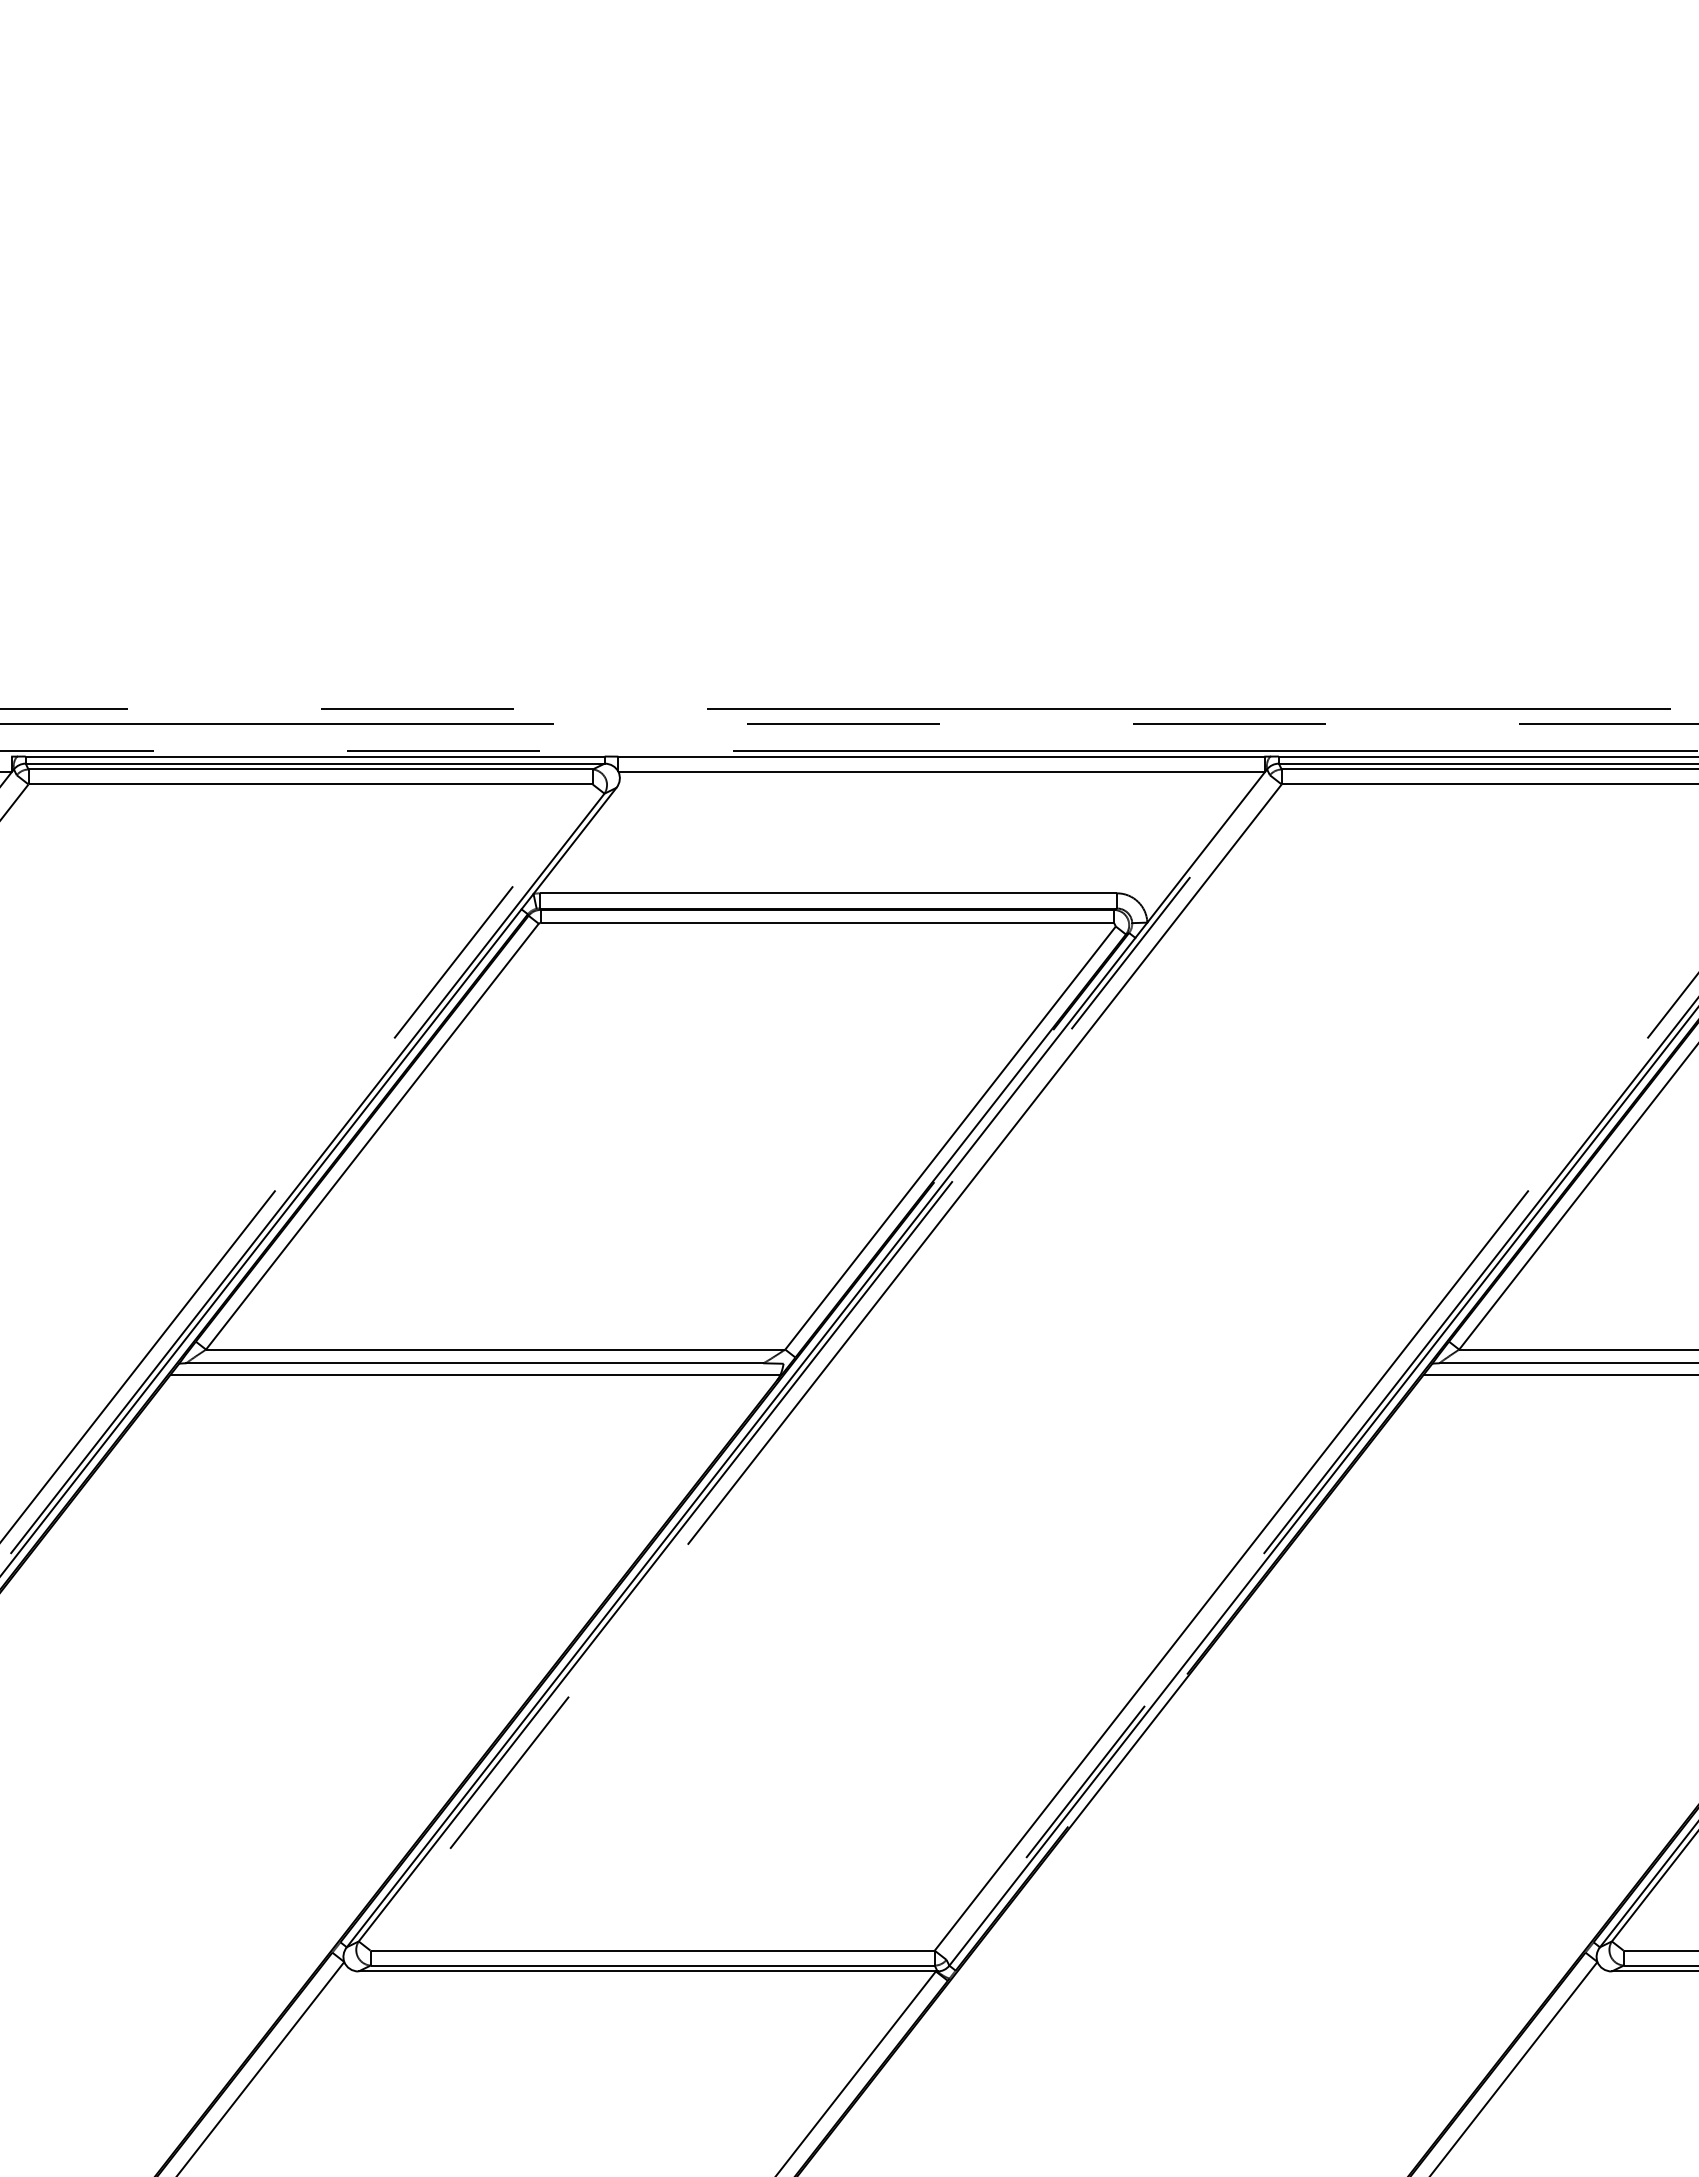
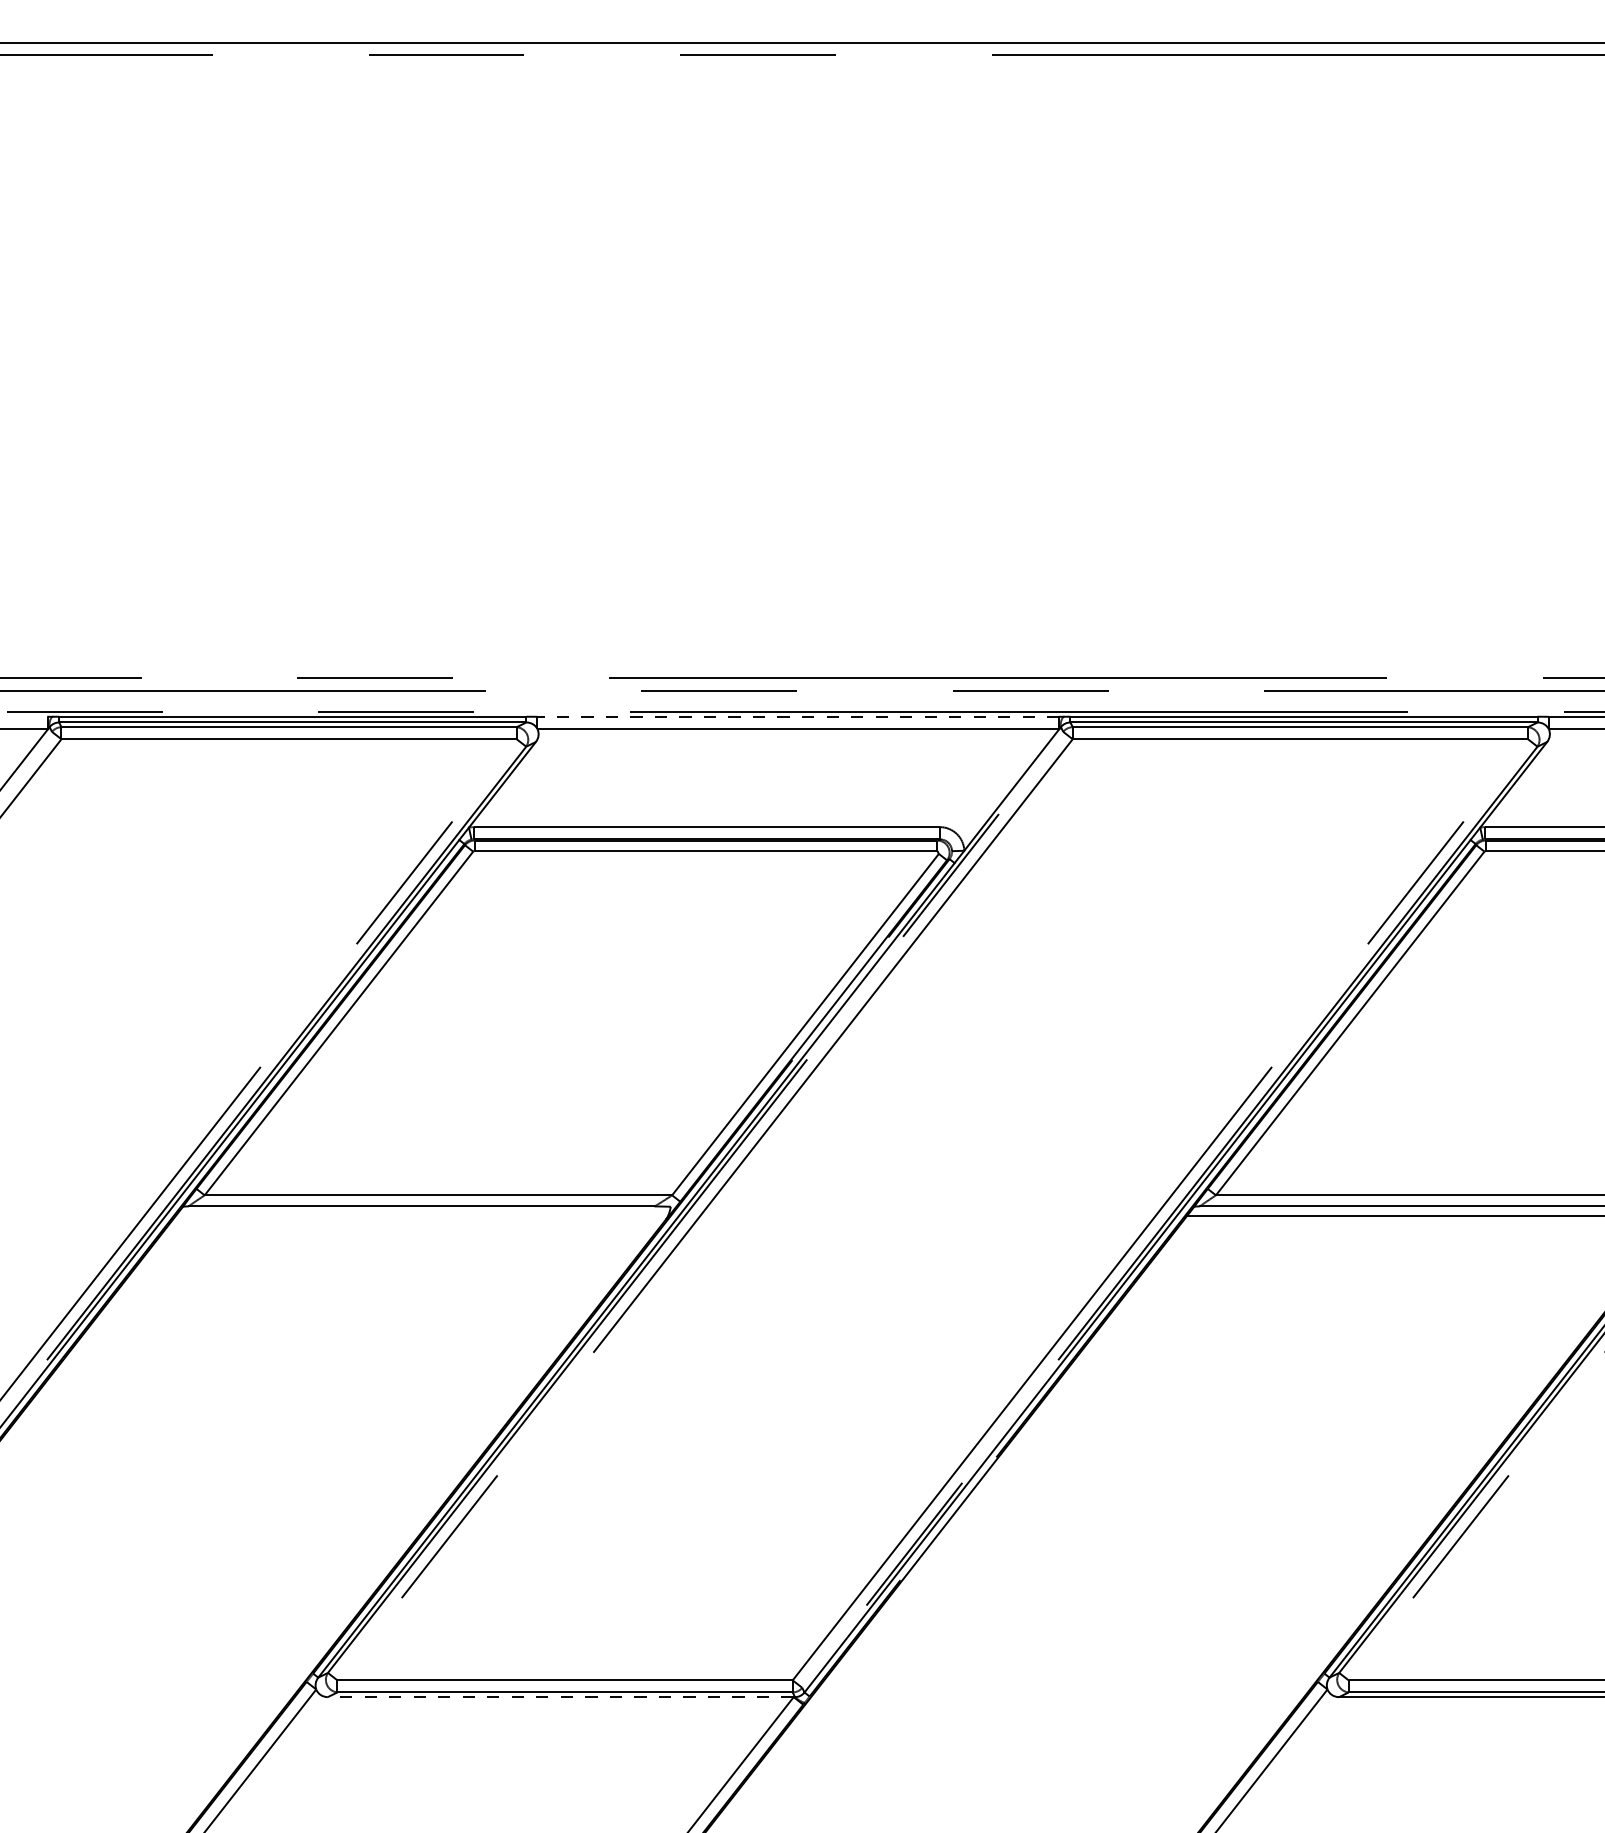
line: (941, 756) -> (798, 716), solid -> dashed
line: (475, 1374) -> (422, 1215), removed
line: (646, 1971) -> (560, 1697), solid -> dashed

